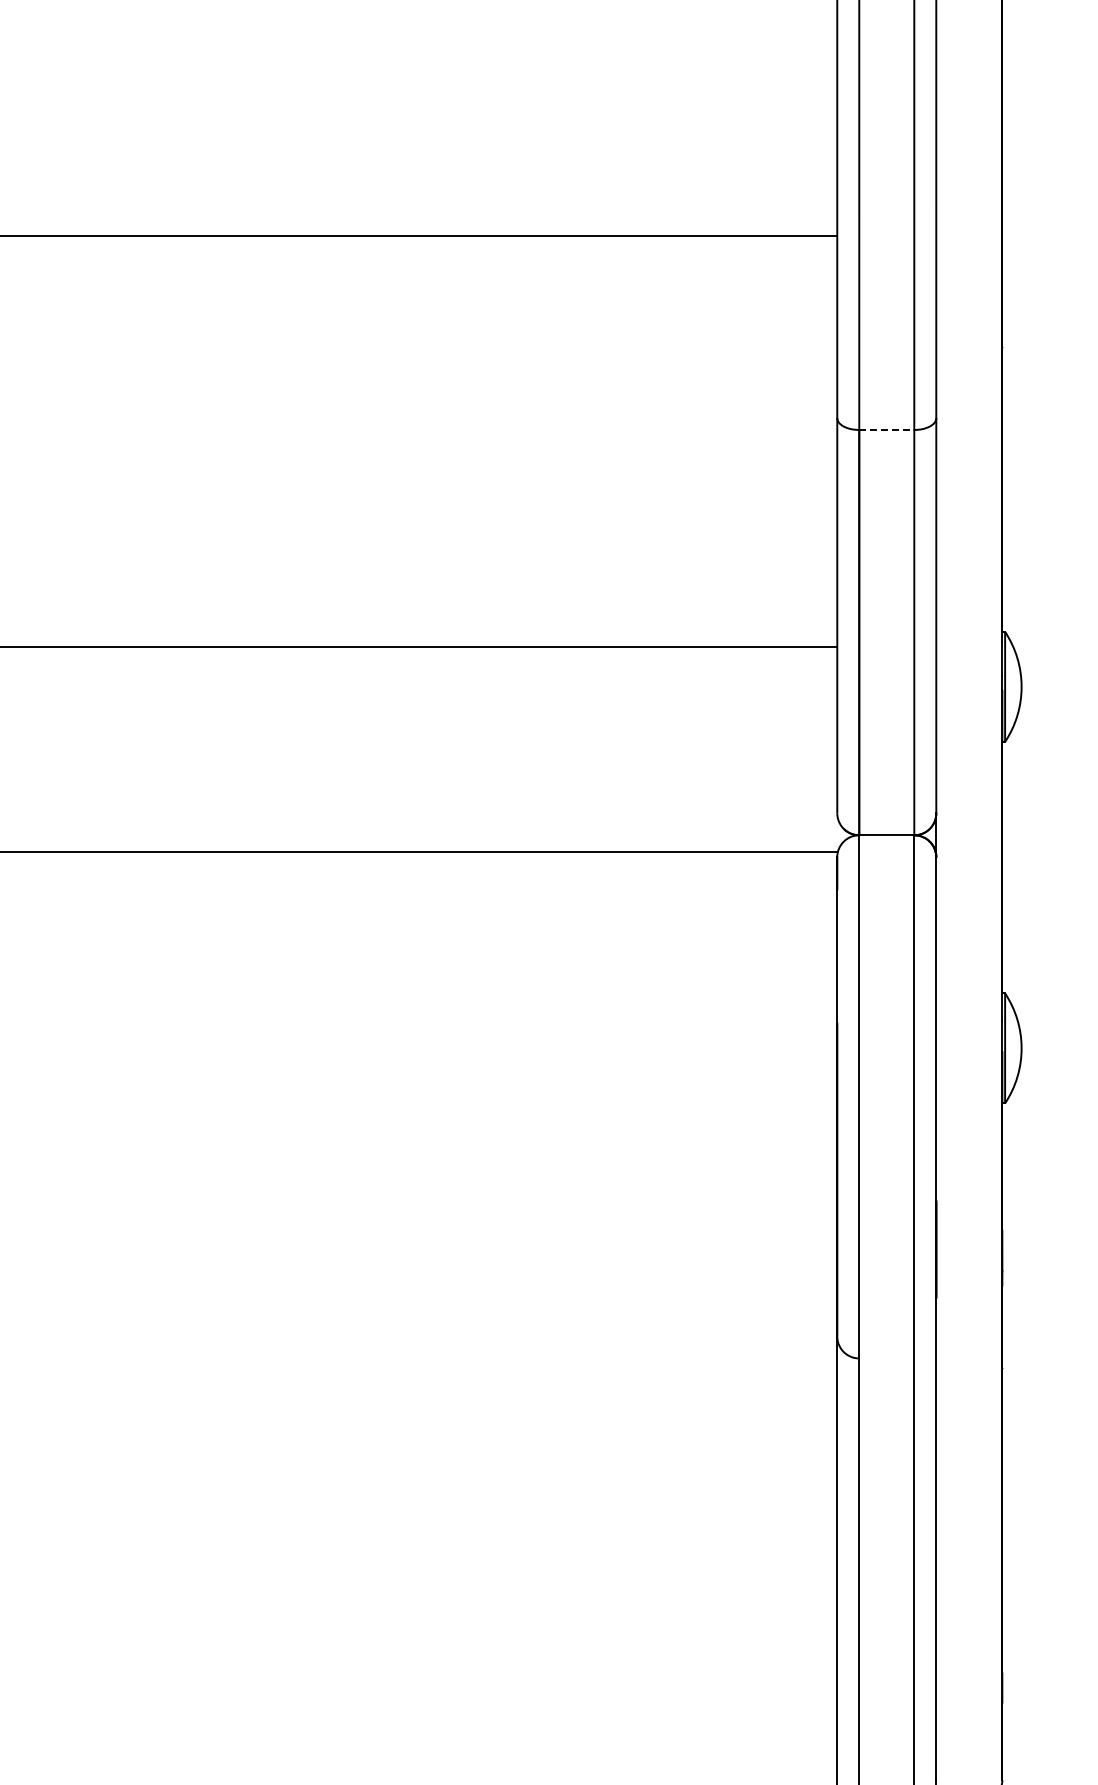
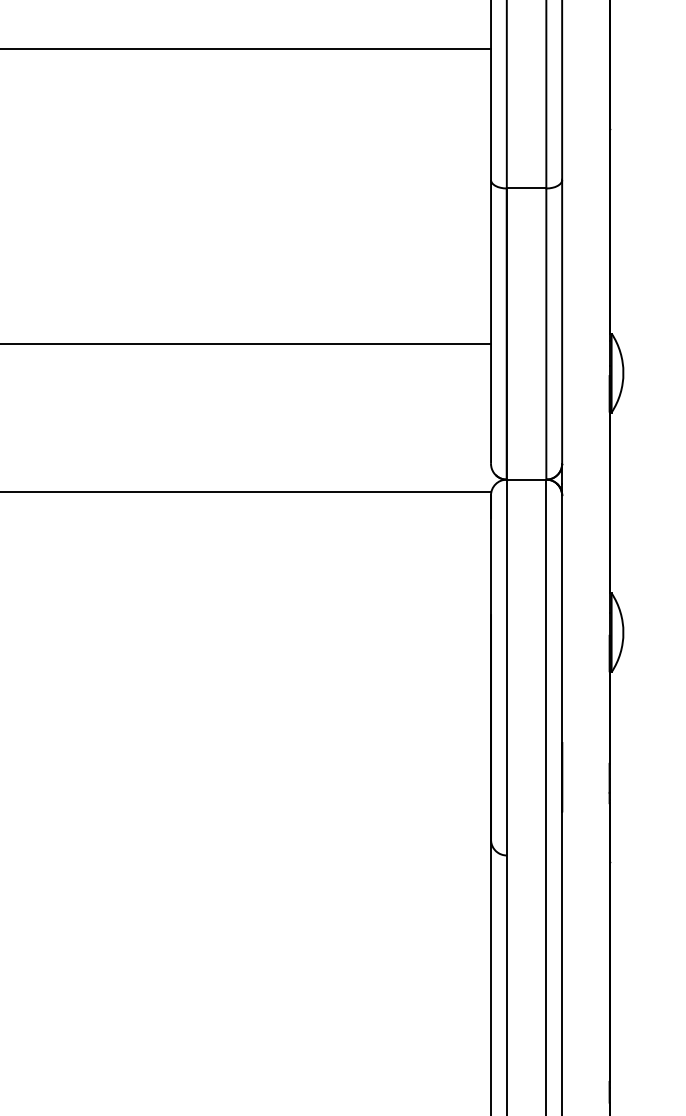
line: (886, 429) -> (526, 188), dashed -> solid

